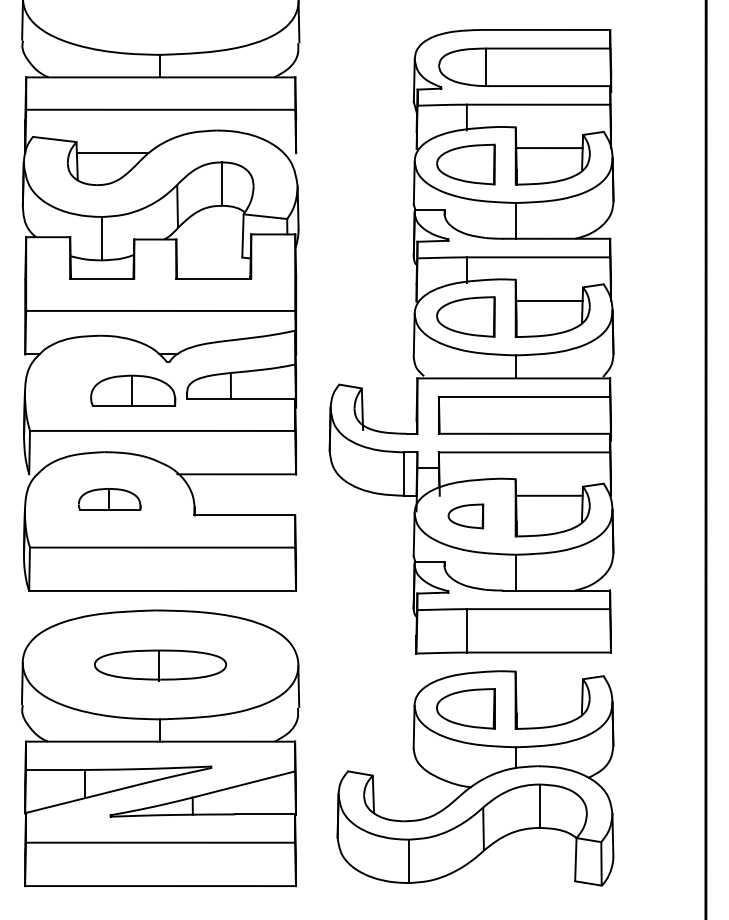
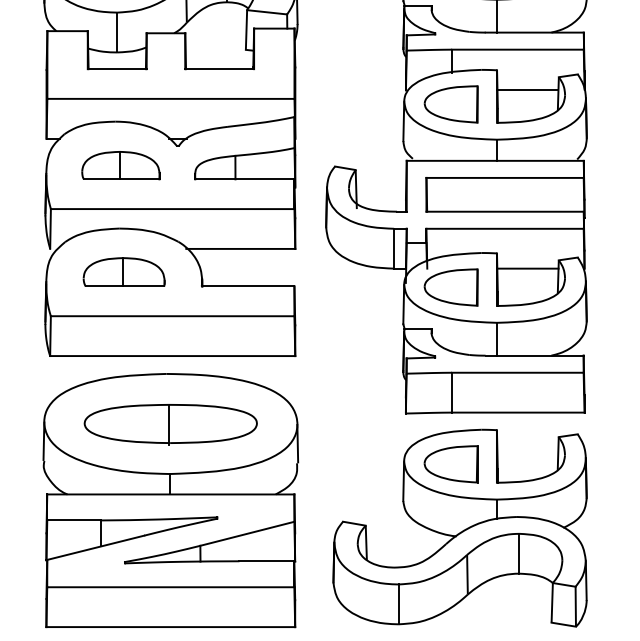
part: (133, 390) -> (121, 165), moved
part: (109, 499) -> (123, 272), size x1.43
part: (465, 516) -> (450, 287), size x1.67
part: (160, 665) -> (170, 424), size x1.43

